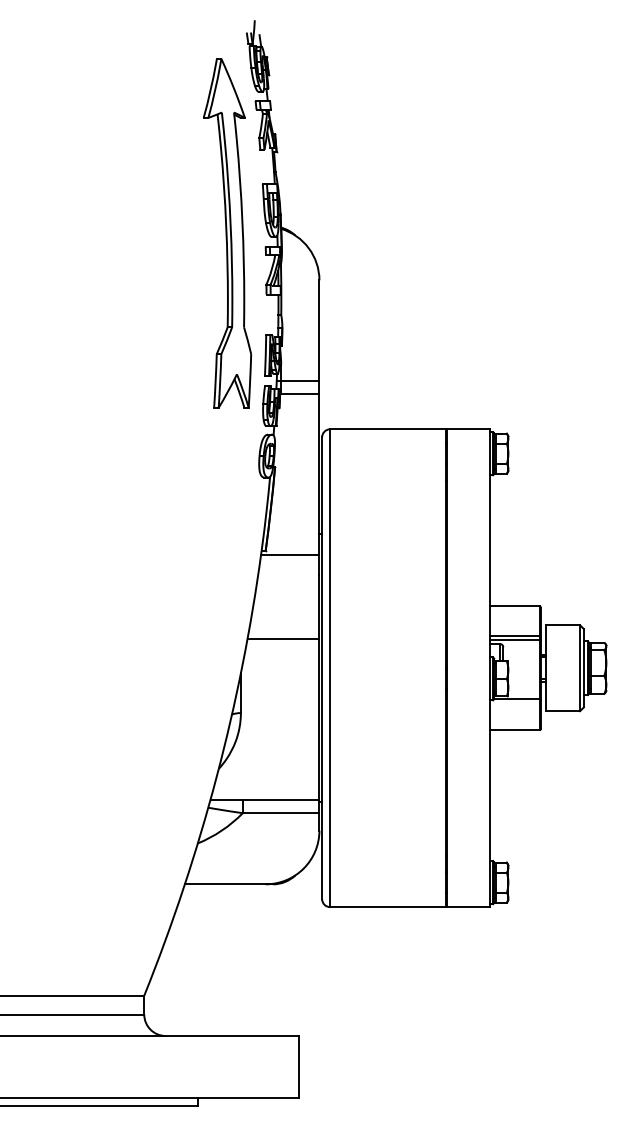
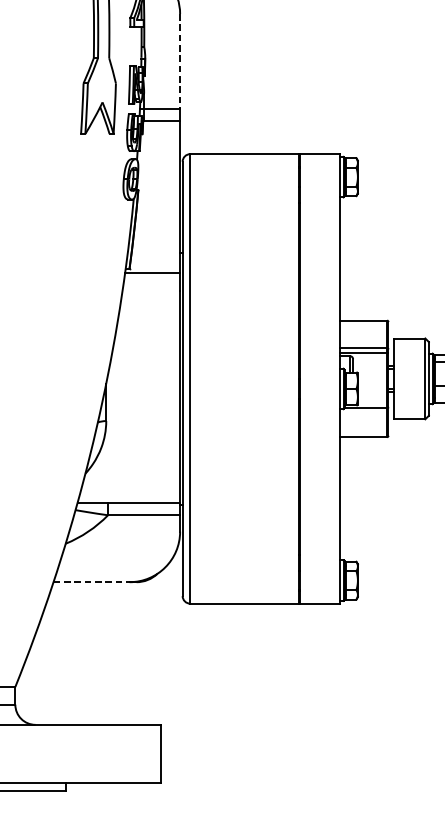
line: (319, 331) -> (180, 62), solid -> dashed
line: (283, 638) -> (146, 350), removed
line: (225, 884) -> (91, 582), solid -> dashed

